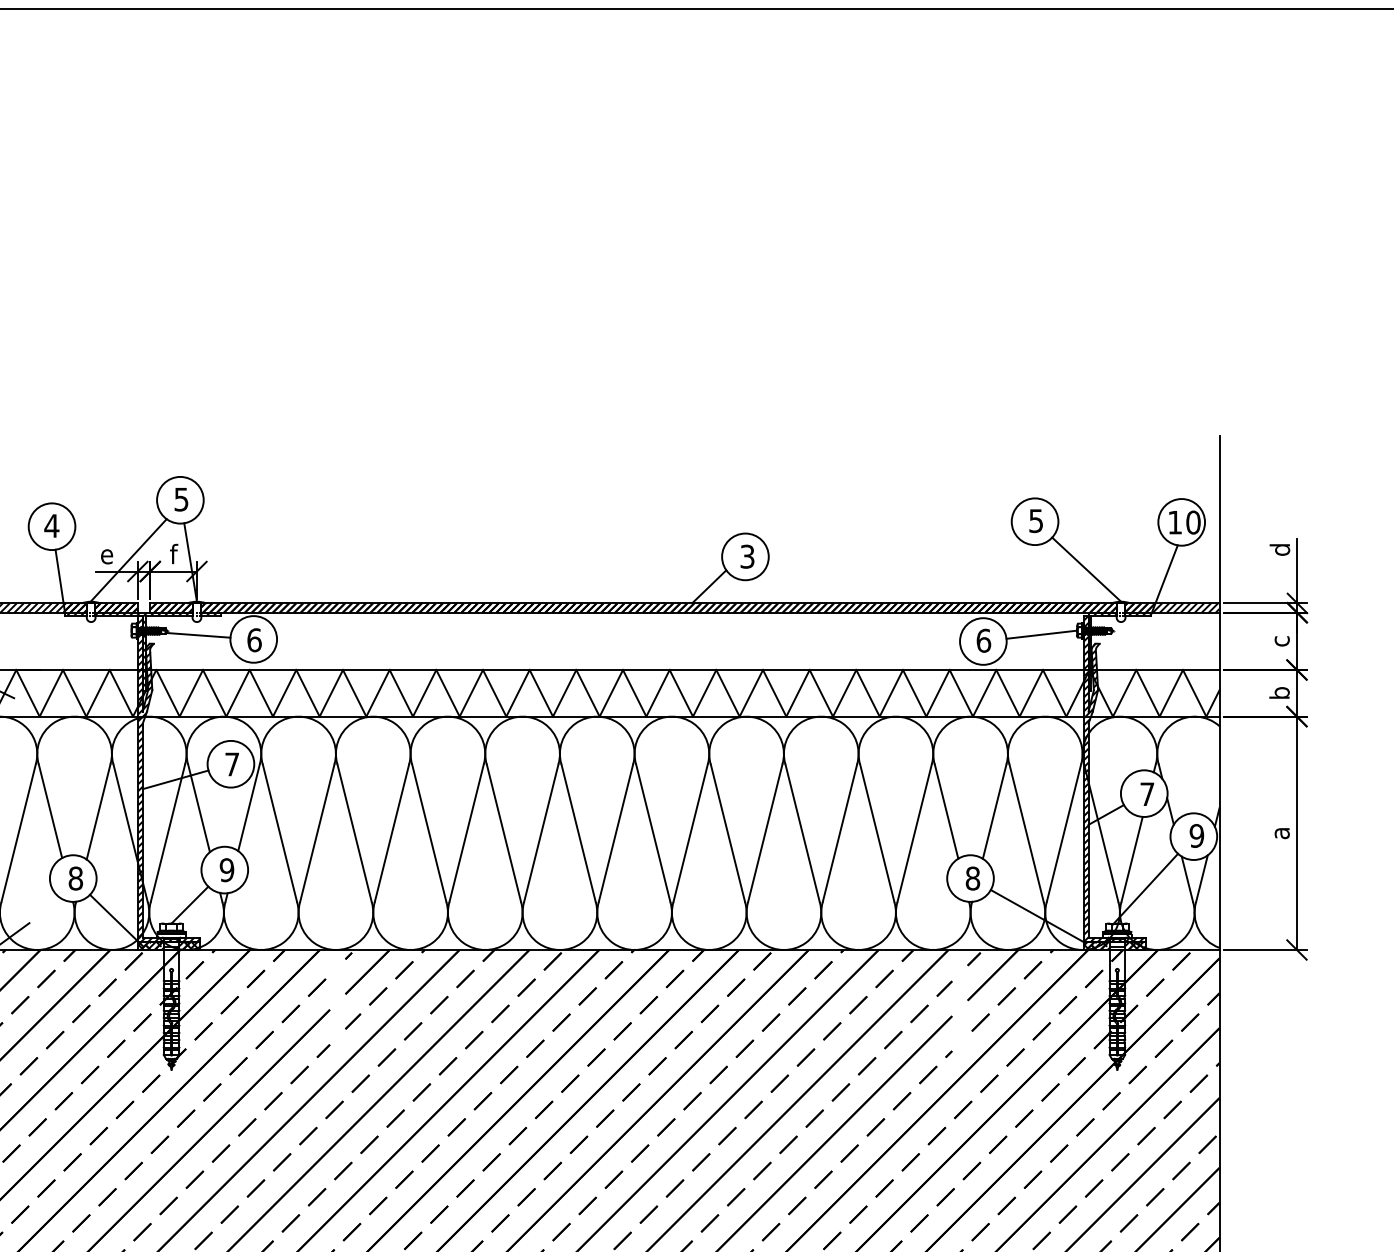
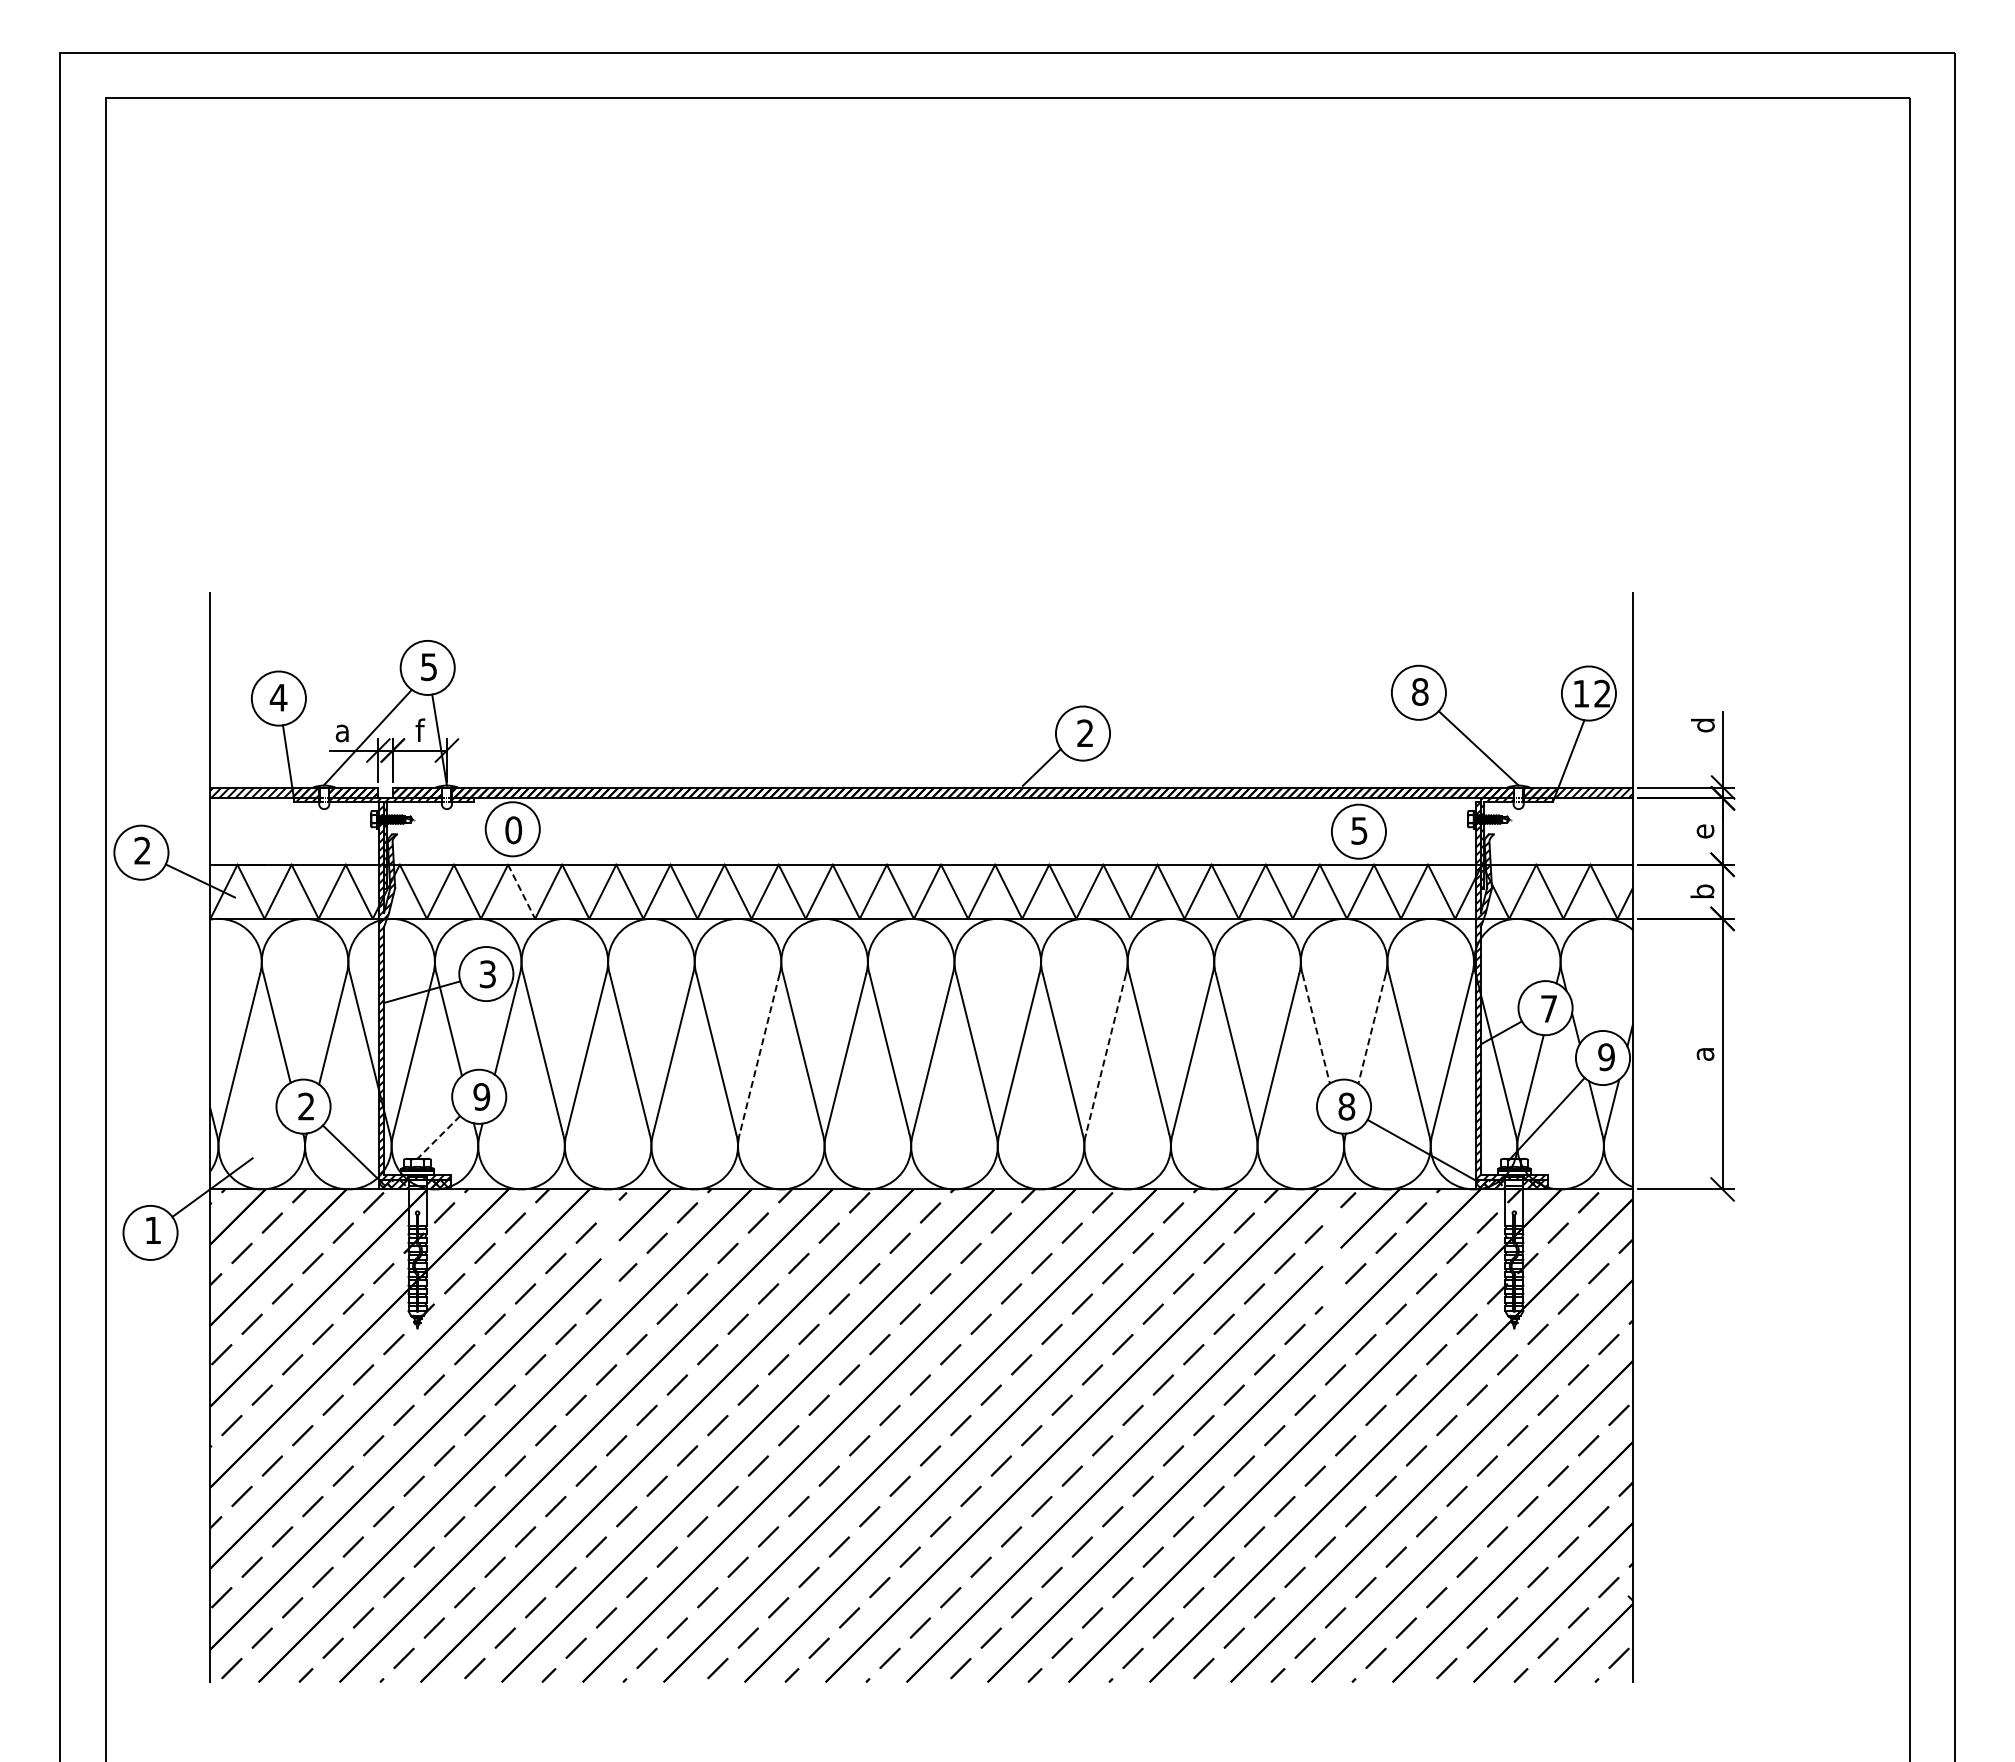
text: (1036, 520) -> (1420, 691), 5 -> 8
text: (1193, 522) -> (1602, 693), 10 -> 12
text: (106, 556) -> (342, 733), e -> a
text: (747, 556) -> (1085, 733), 3 -> 2
line: (1041, 634) -> (1426, 823), removed
line: (198, 635) -> (448, 824), removed
text: (254, 640) -> (513, 830), 6 -> 0
text: (983, 640) -> (1359, 830), 6 -> 5
text: (1282, 641) -> (1705, 831), c -> e
line: (261, 693) -> (521, 892), solid -> dashed
text: (231, 764) -> (487, 974), 7 -> 3
line: (946, 812) -> (1316, 1029), solid -> dashed
line: (994, 812) -> (1371, 1029), solid -> dashed
line: (466, 833) -> (759, 1054), solid -> dashed
line: (764, 833) -> (1105, 1054), solid -> dashed
text: (75, 878) -> (306, 1106), 8 -> 2
line: (189, 905) -> (438, 1137), solid -> dashed

